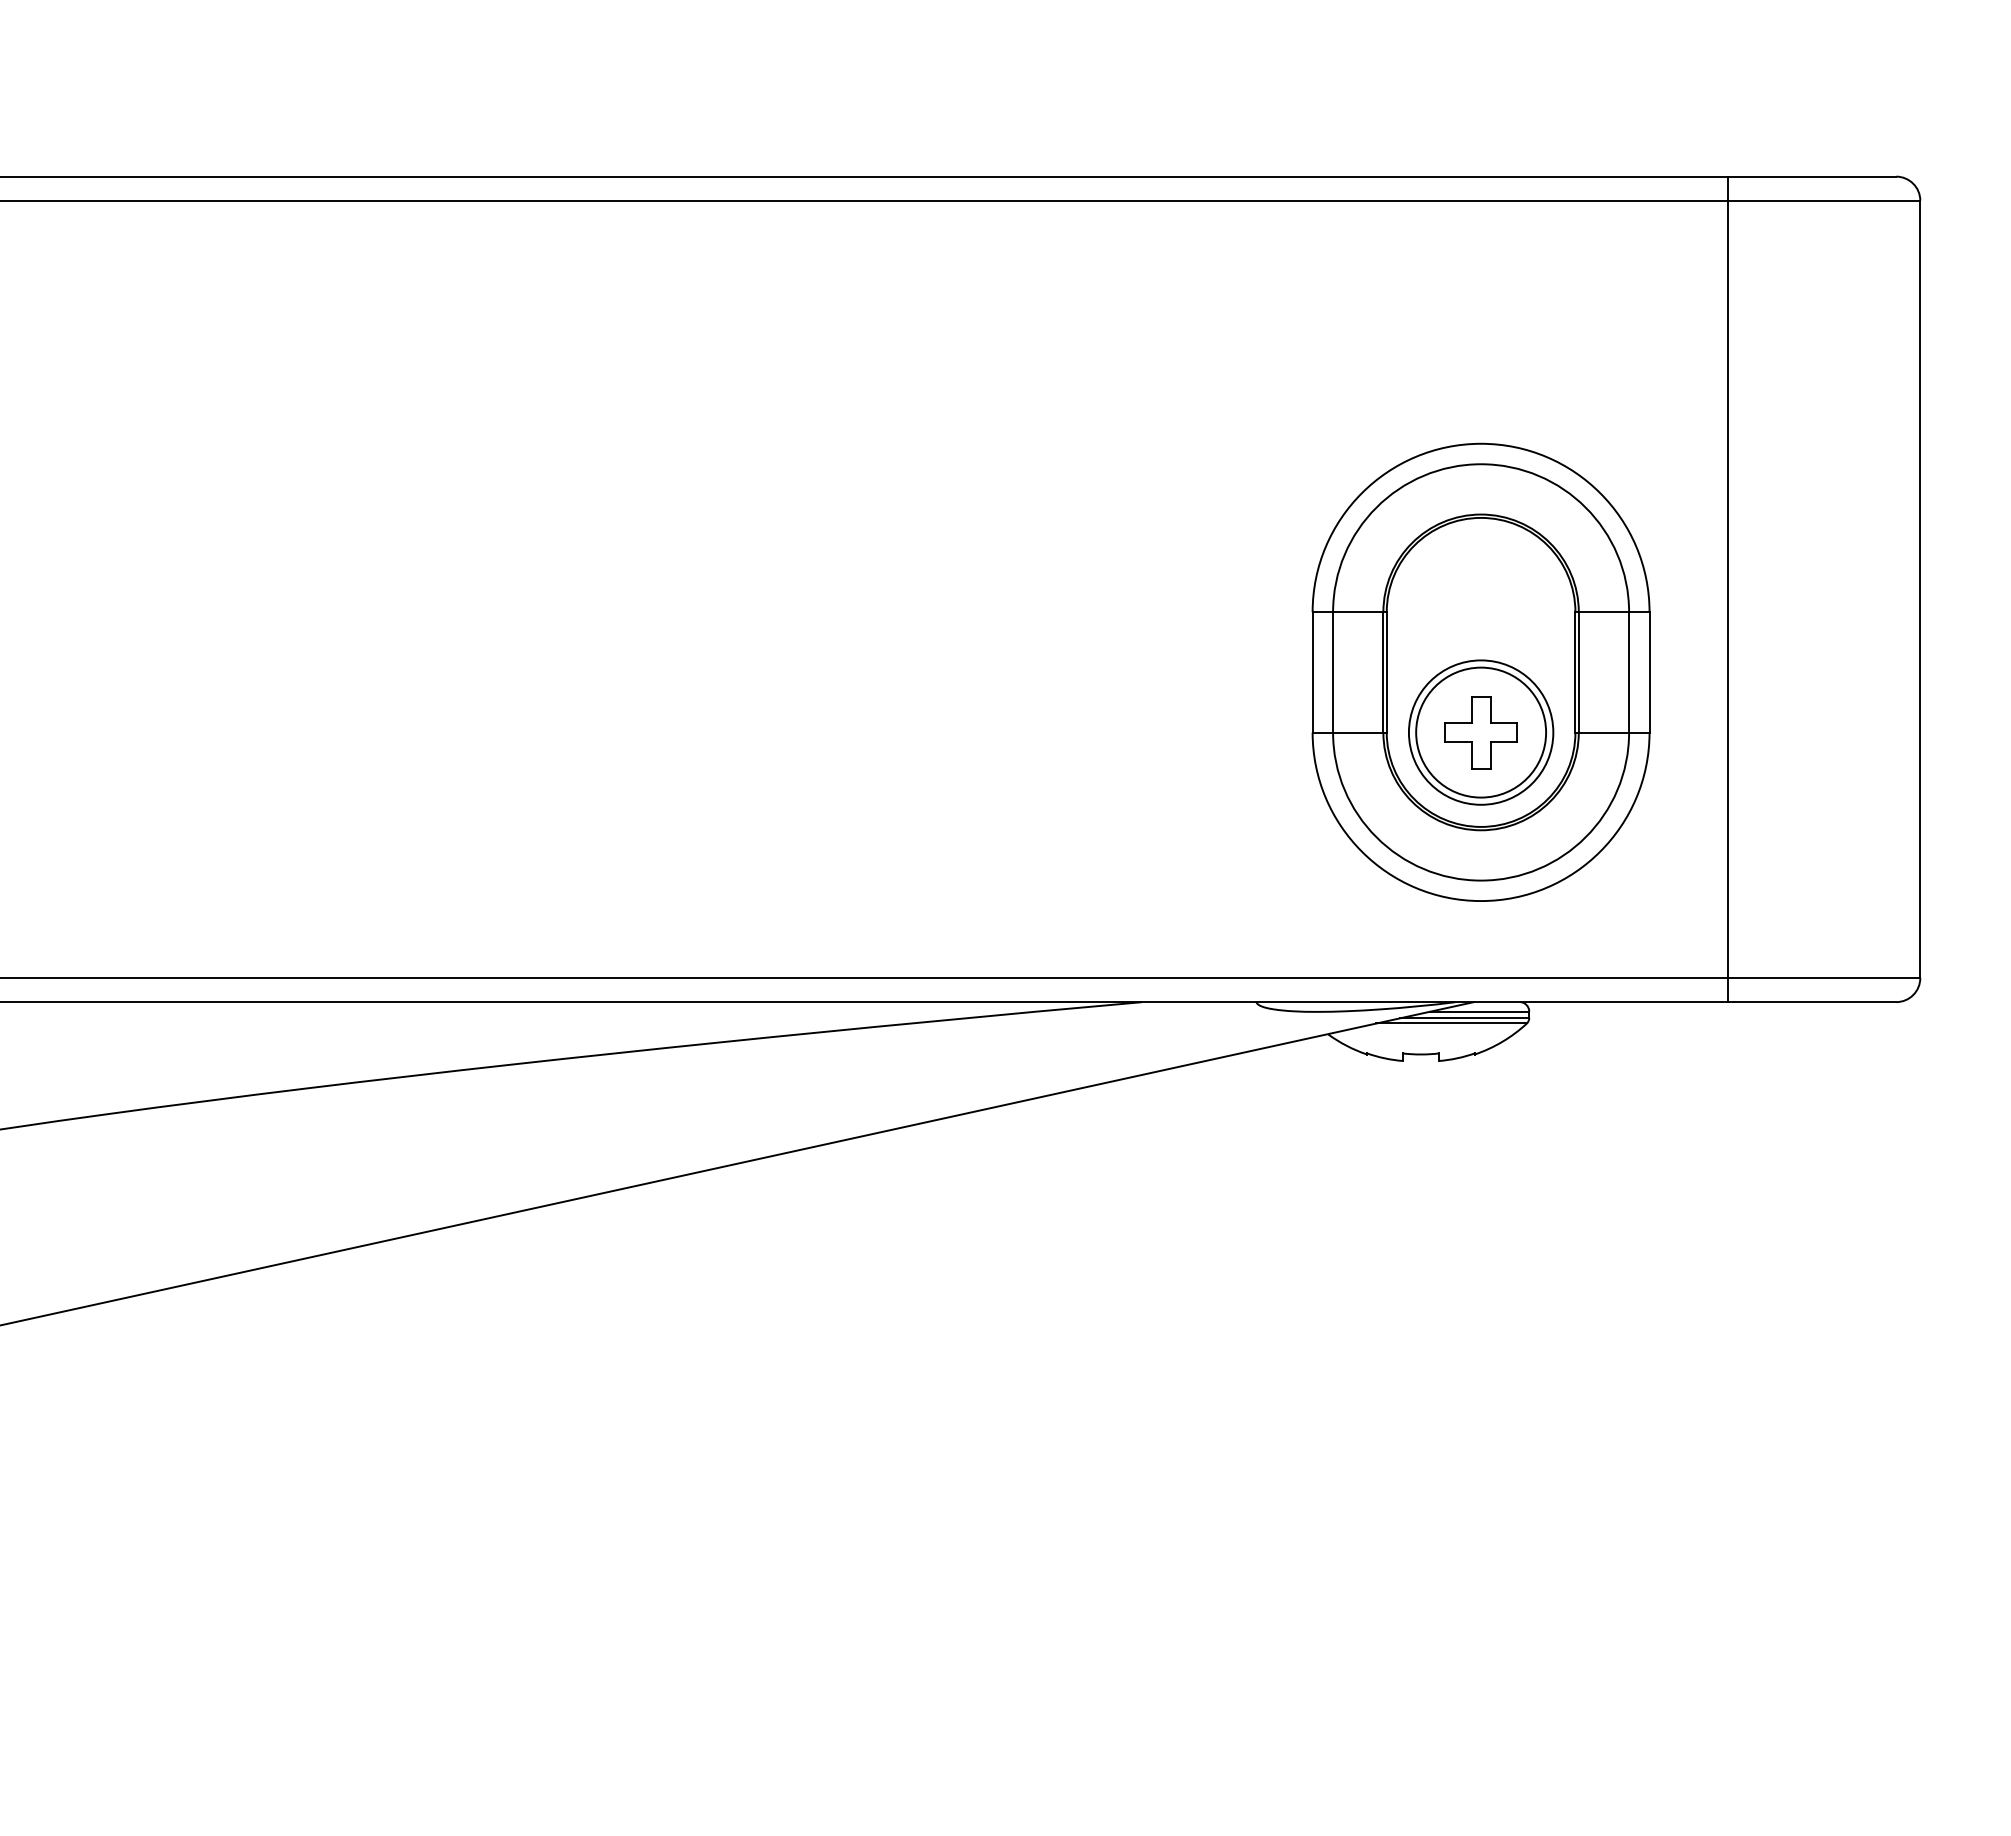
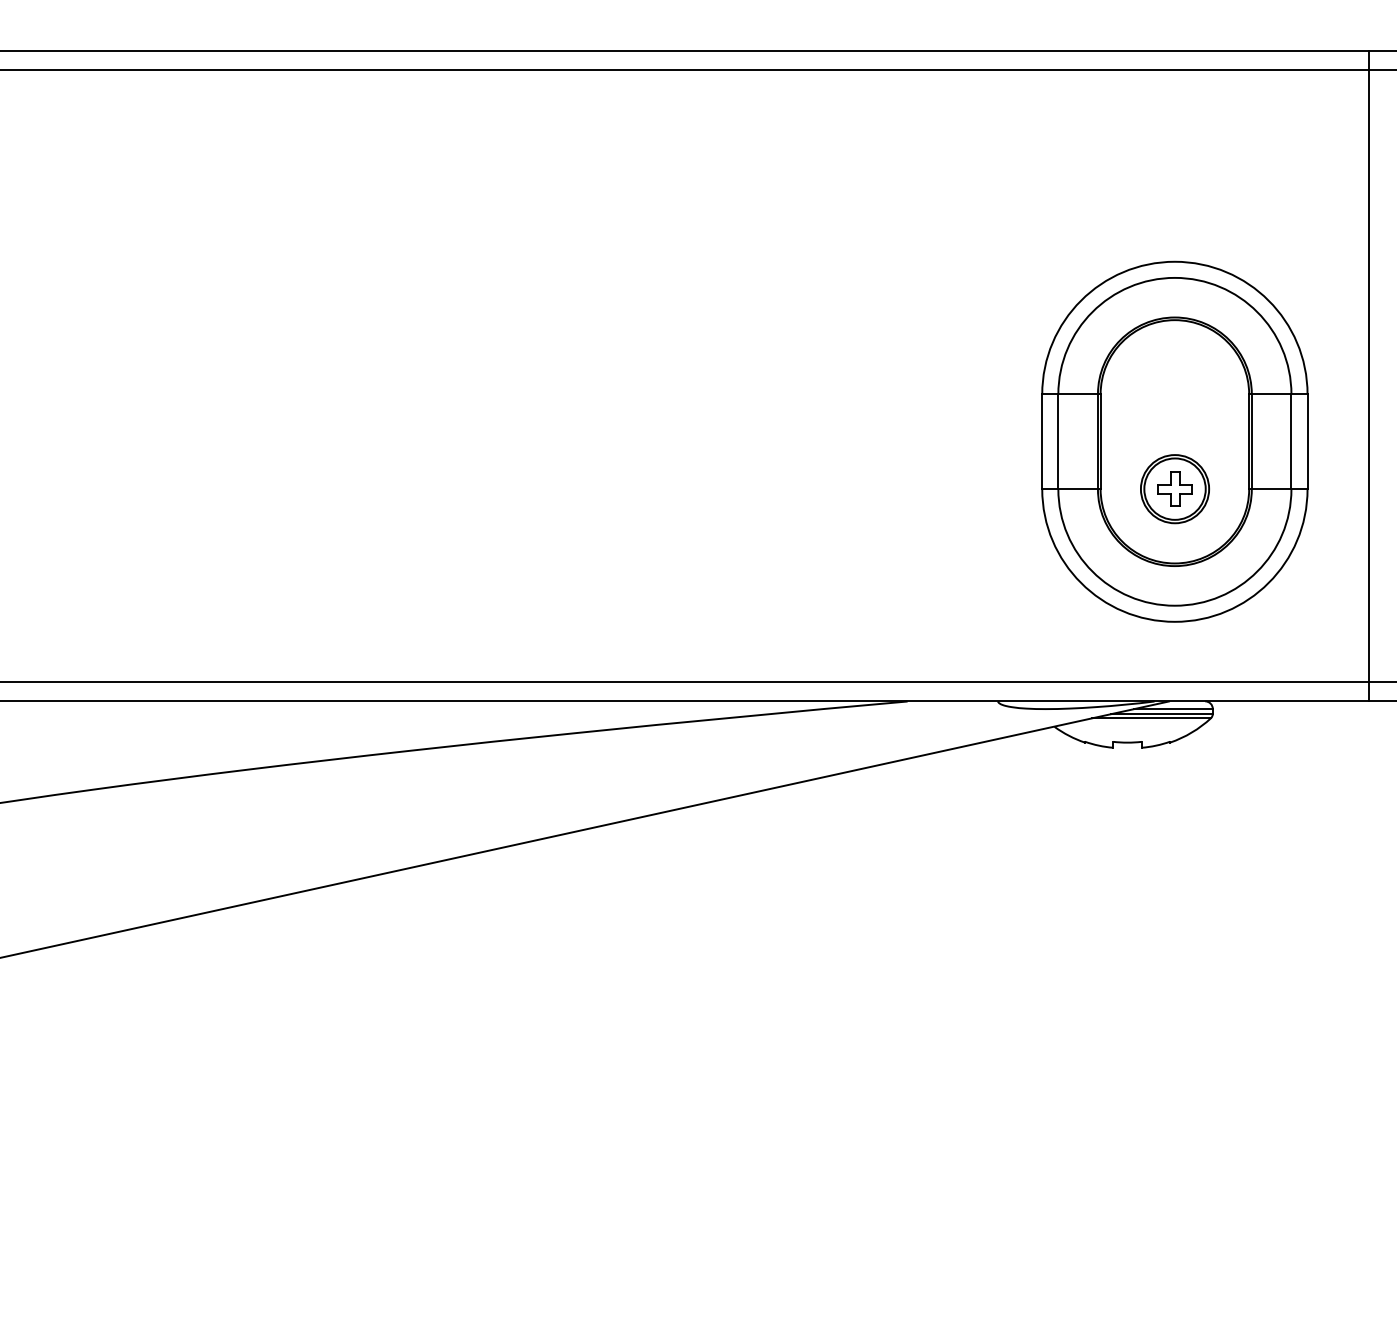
part: (1481, 732) -> (1175, 489), size x0.6

